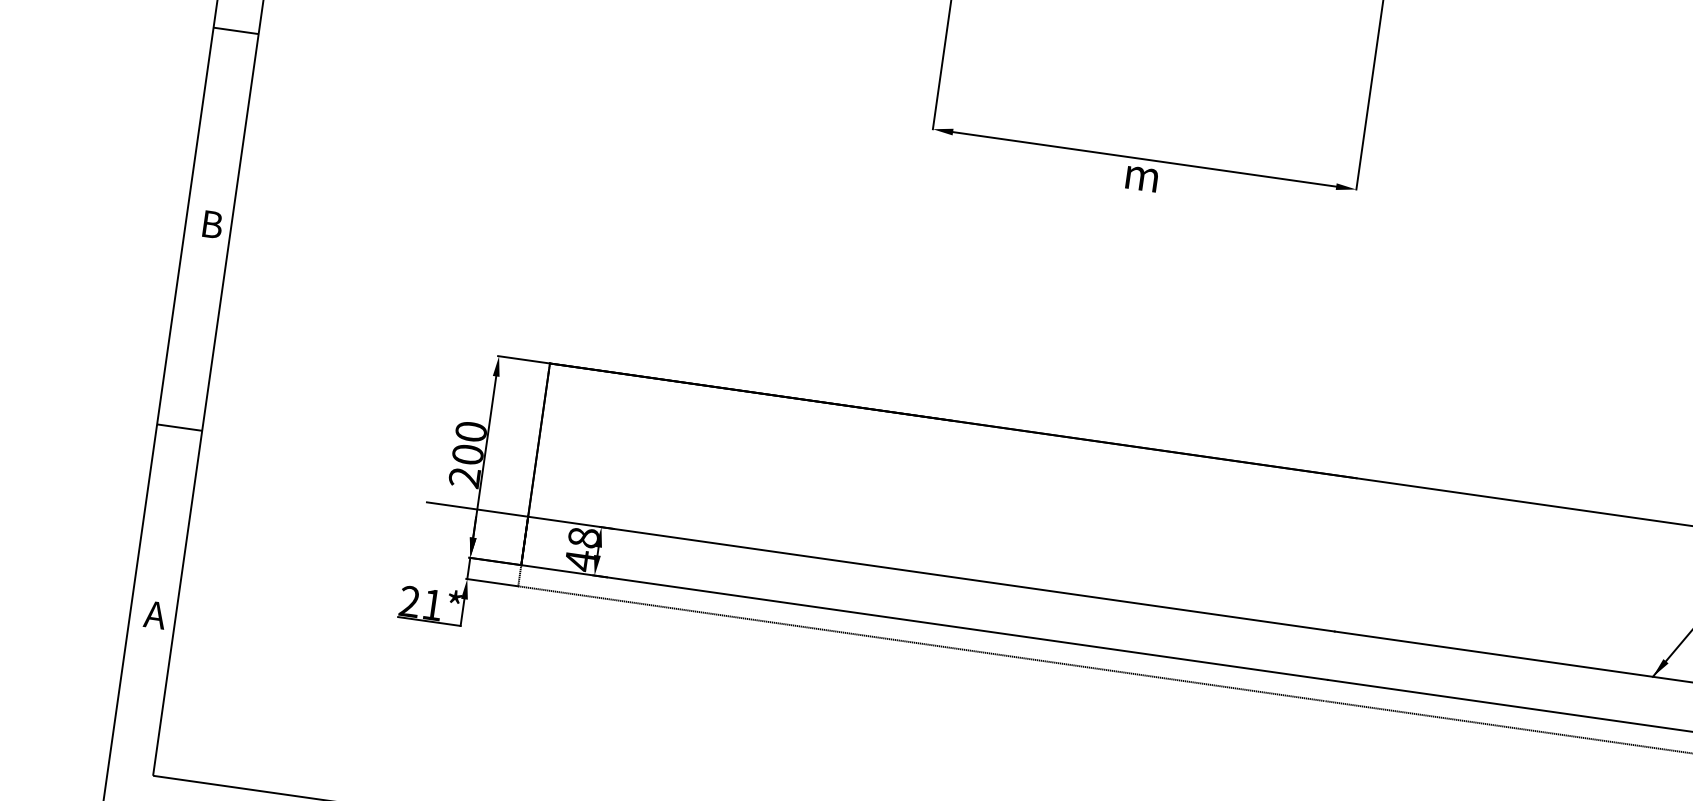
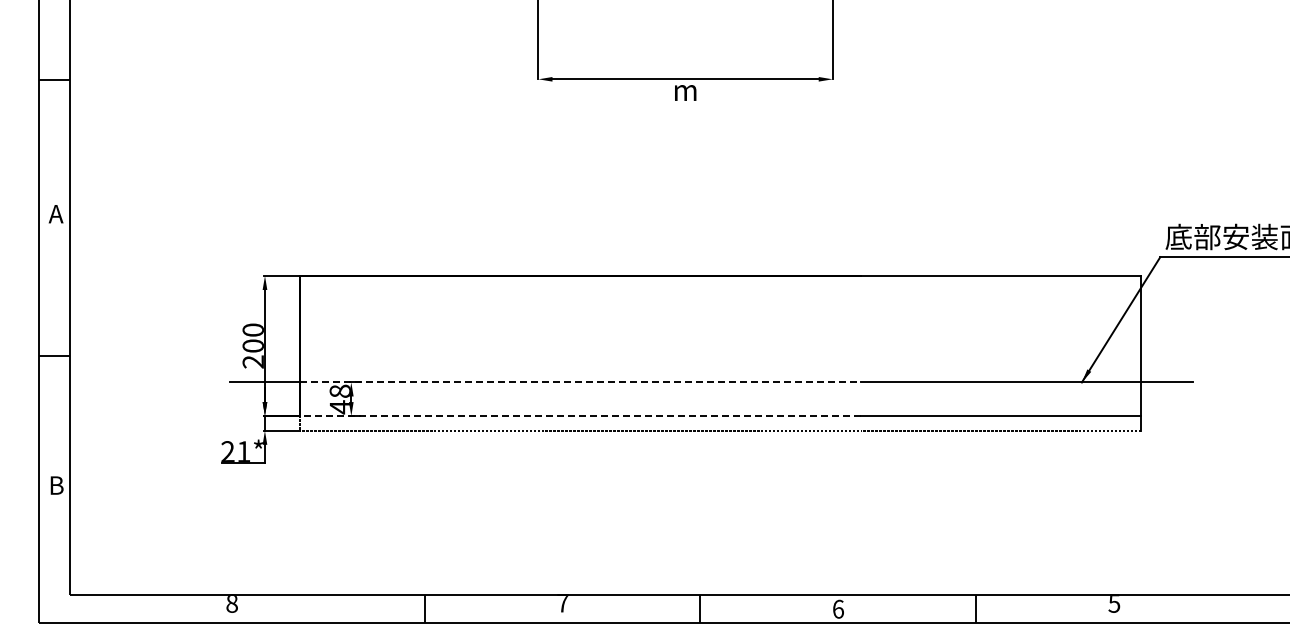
text: (210, 224) -> (55, 214), B -> A
line: (932, 574) -> (581, 382), solid -> dashed
text: (154, 614) -> (55, 485), A -> B
line: (924, 623) -> (580, 416), solid -> dashed

